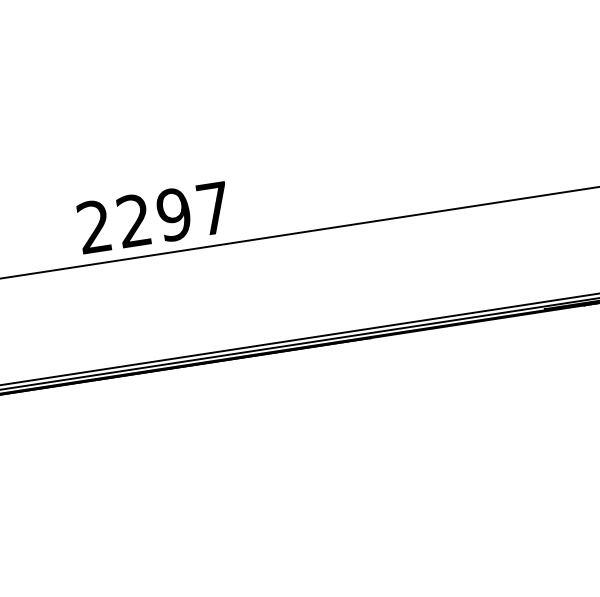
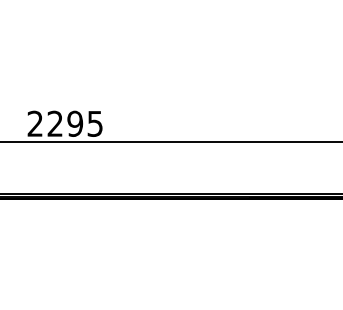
text: (212, 208) -> (94, 123), 2297 -> 2295

